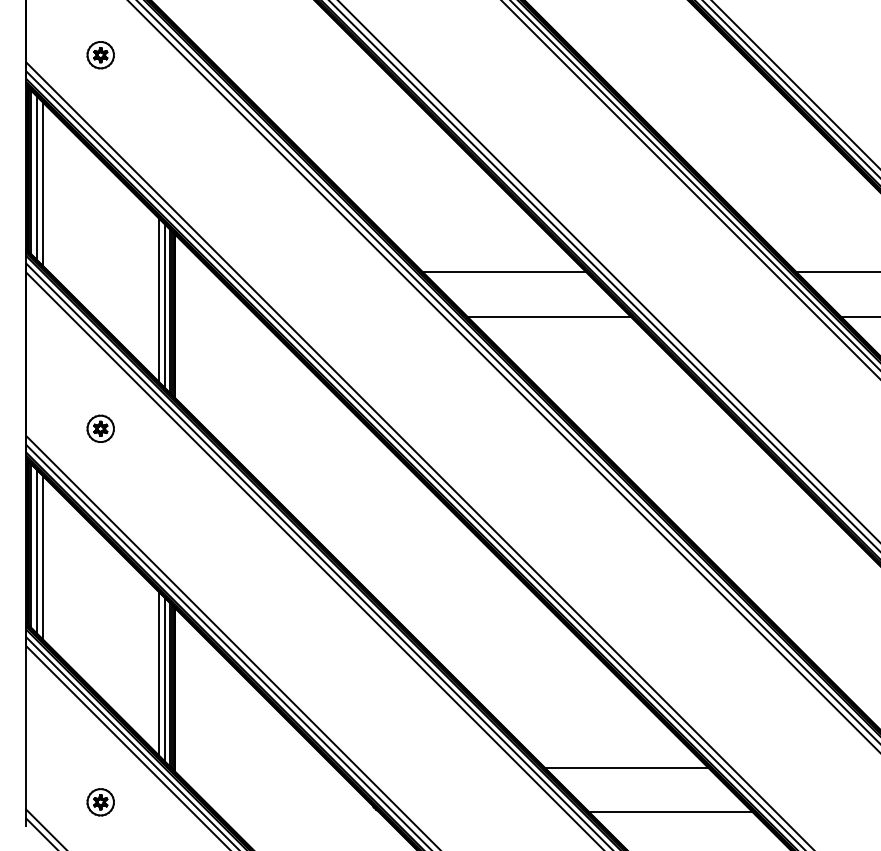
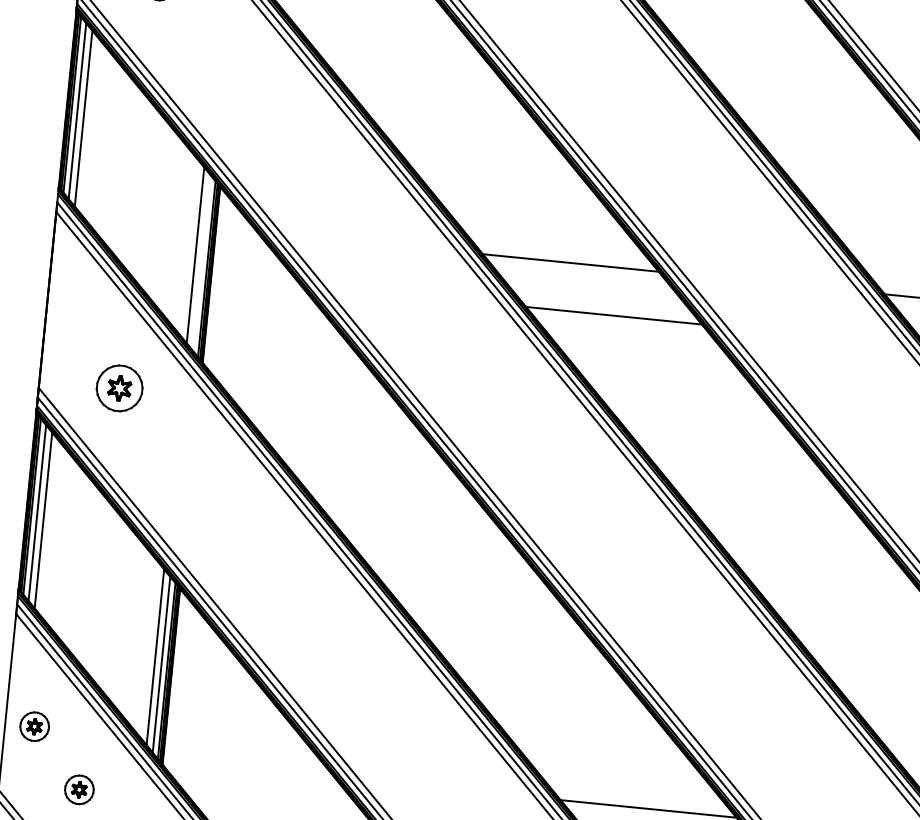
line: (164, 305) -> (201, 262), removed
part: (100, 428) -> (119, 387), size x1.6
part: (53, 748) -> (34, 726), added

